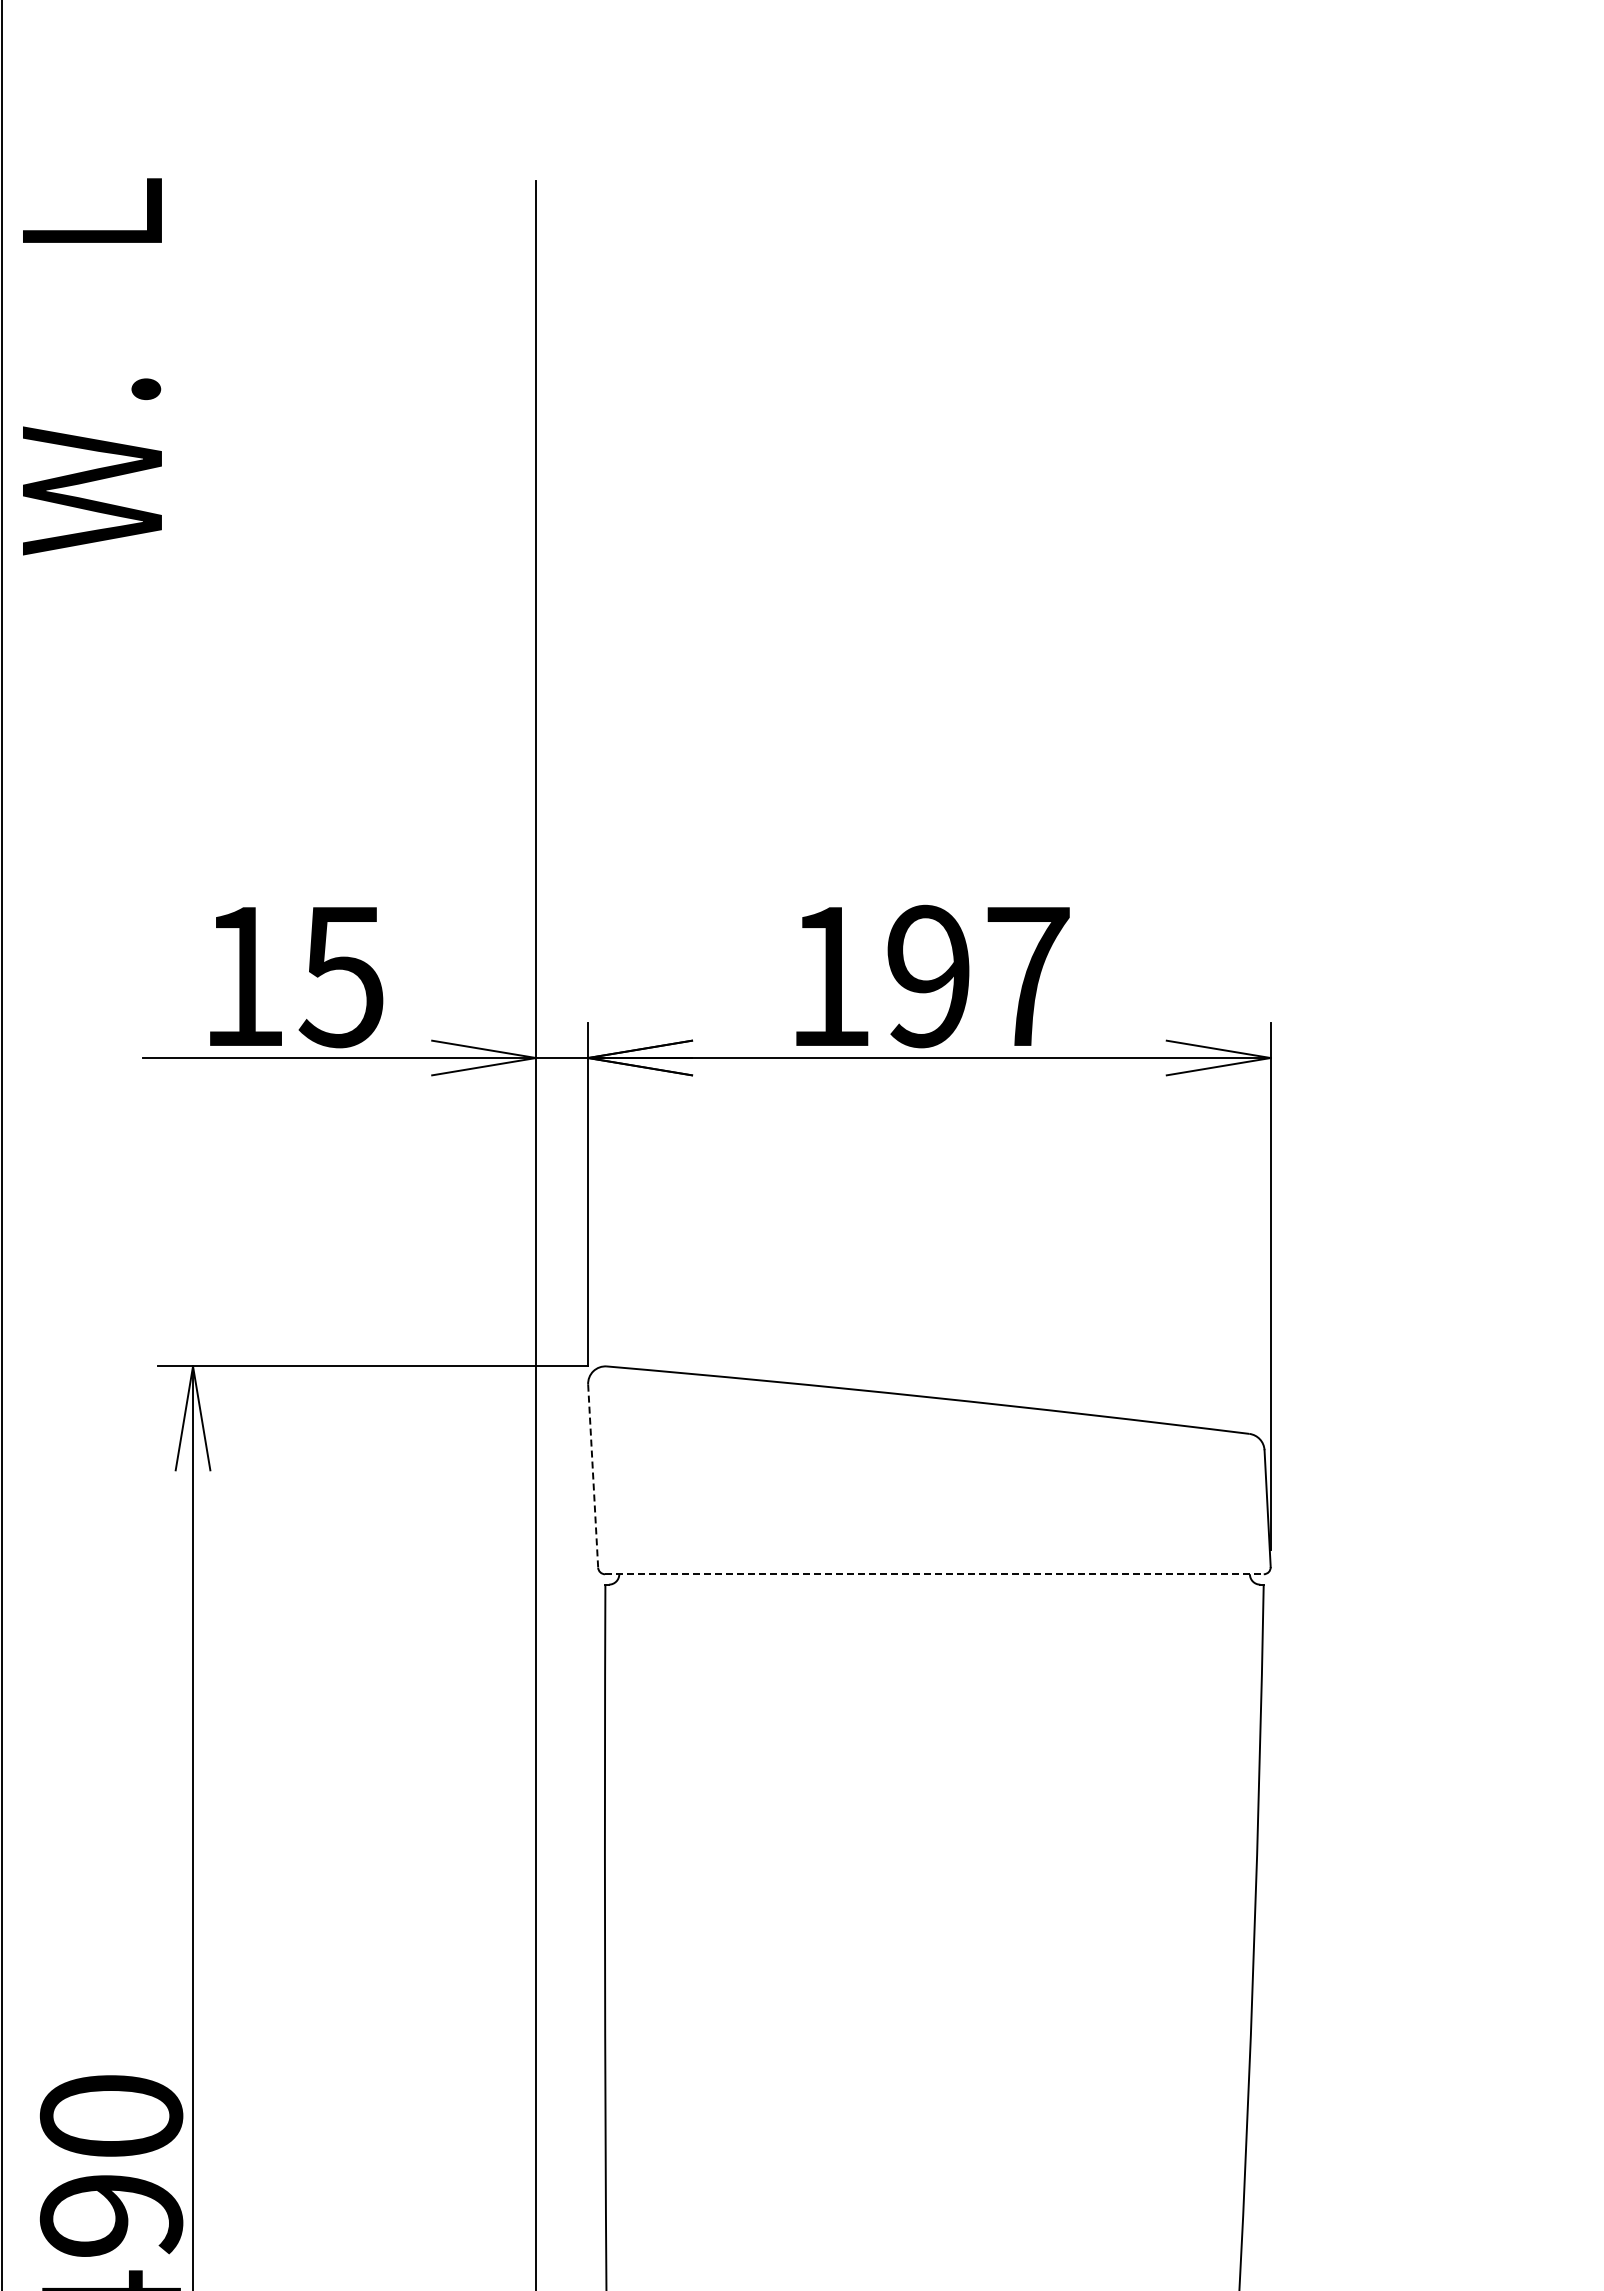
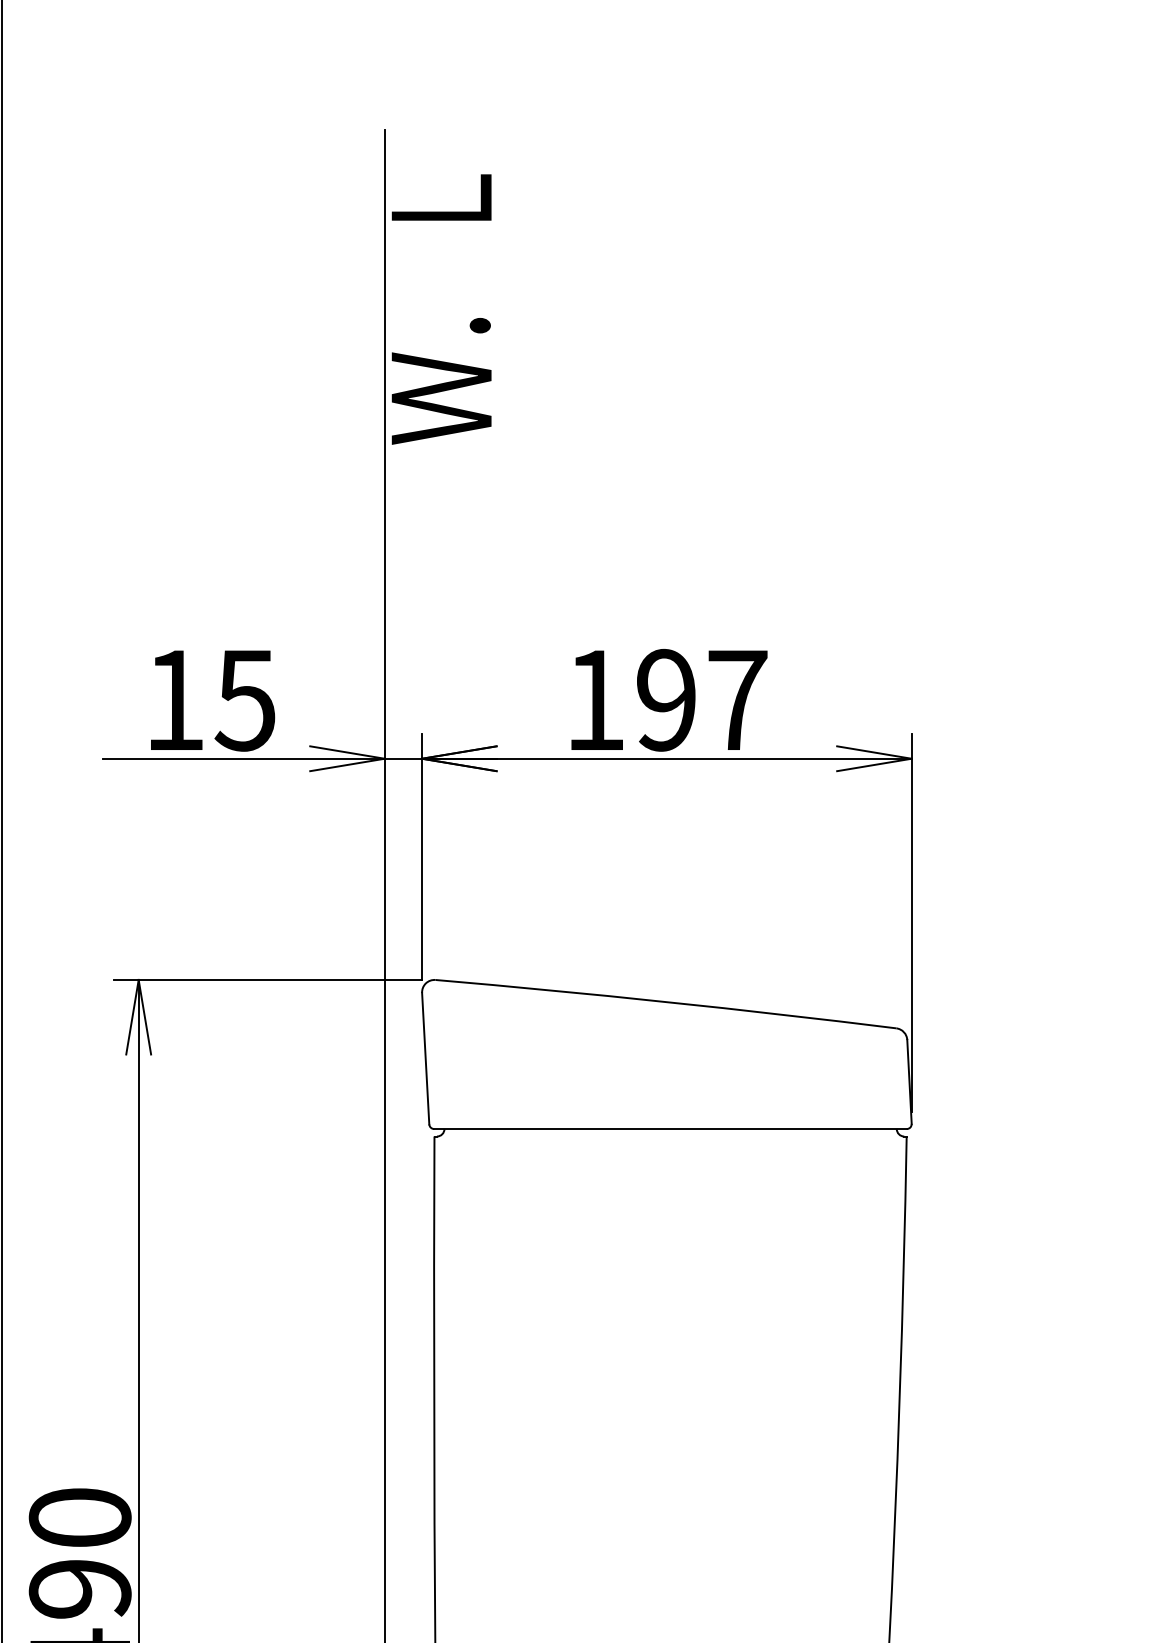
text: (92, 366) -> (441, 309), moved
line: (593, 1476) -> (425, 1058), dashed -> solid
line: (934, 1574) -> (670, 1129), dashed -> solid

